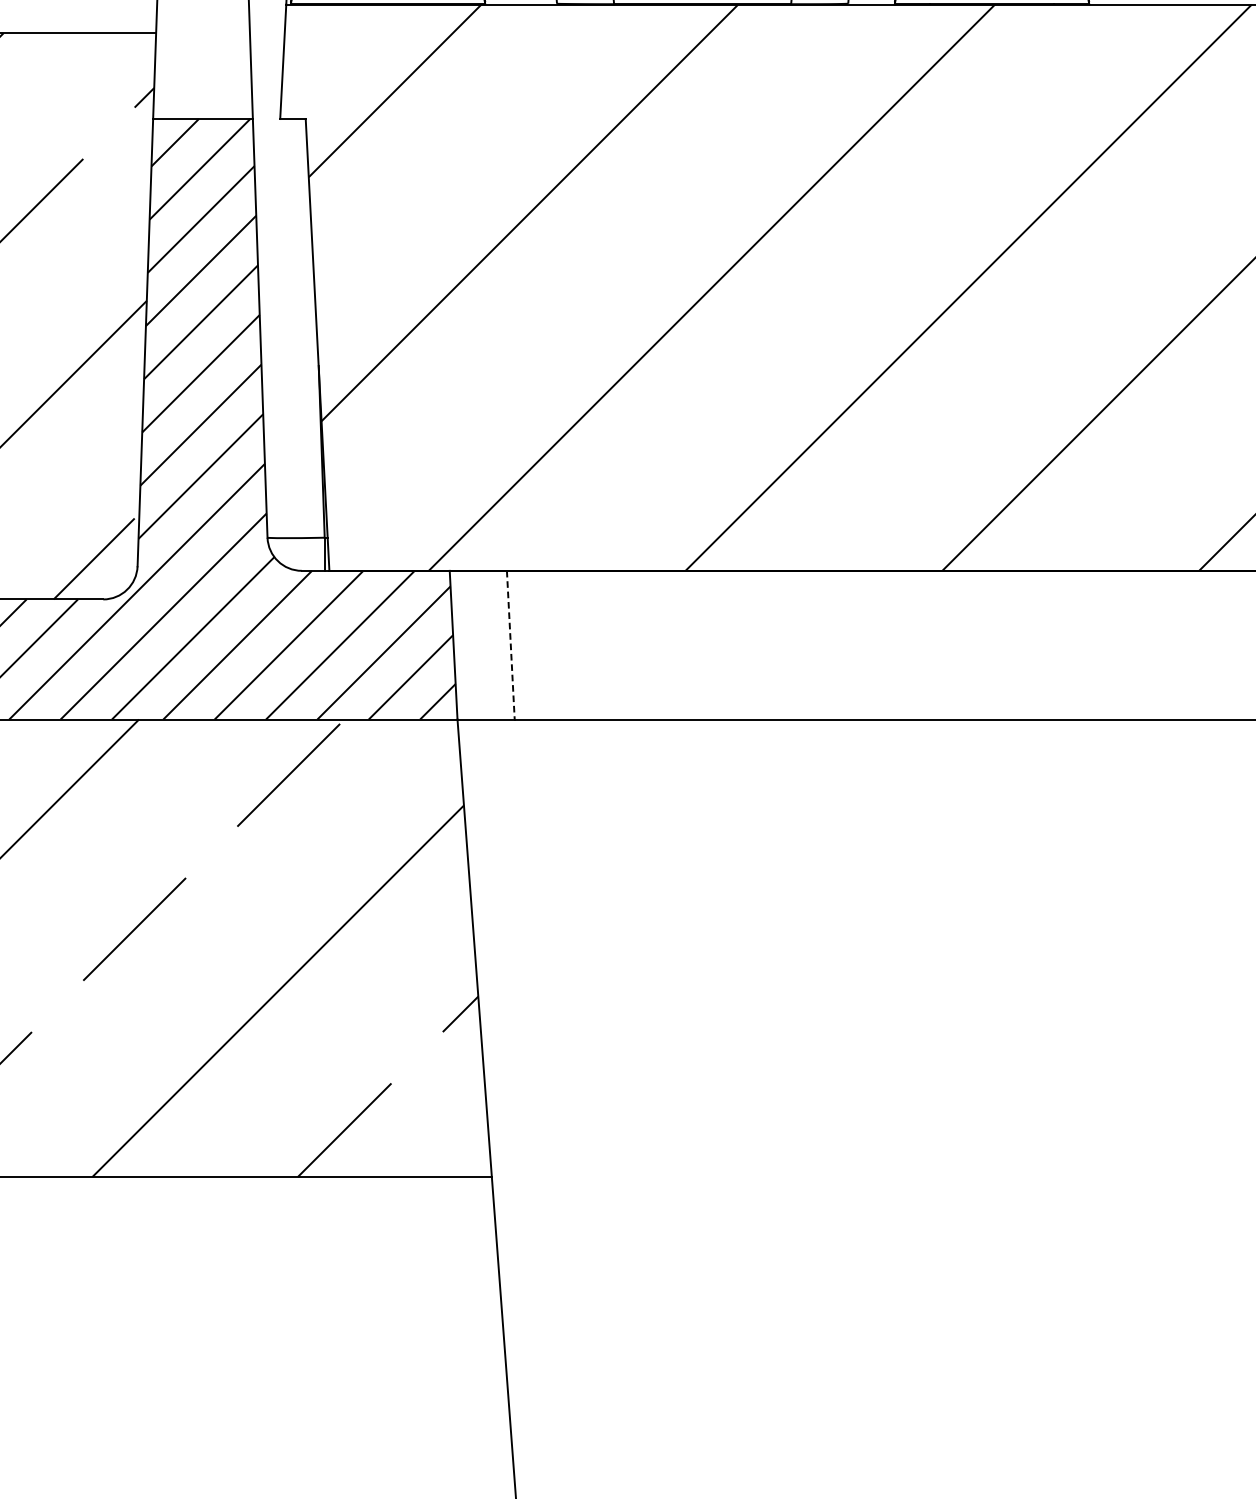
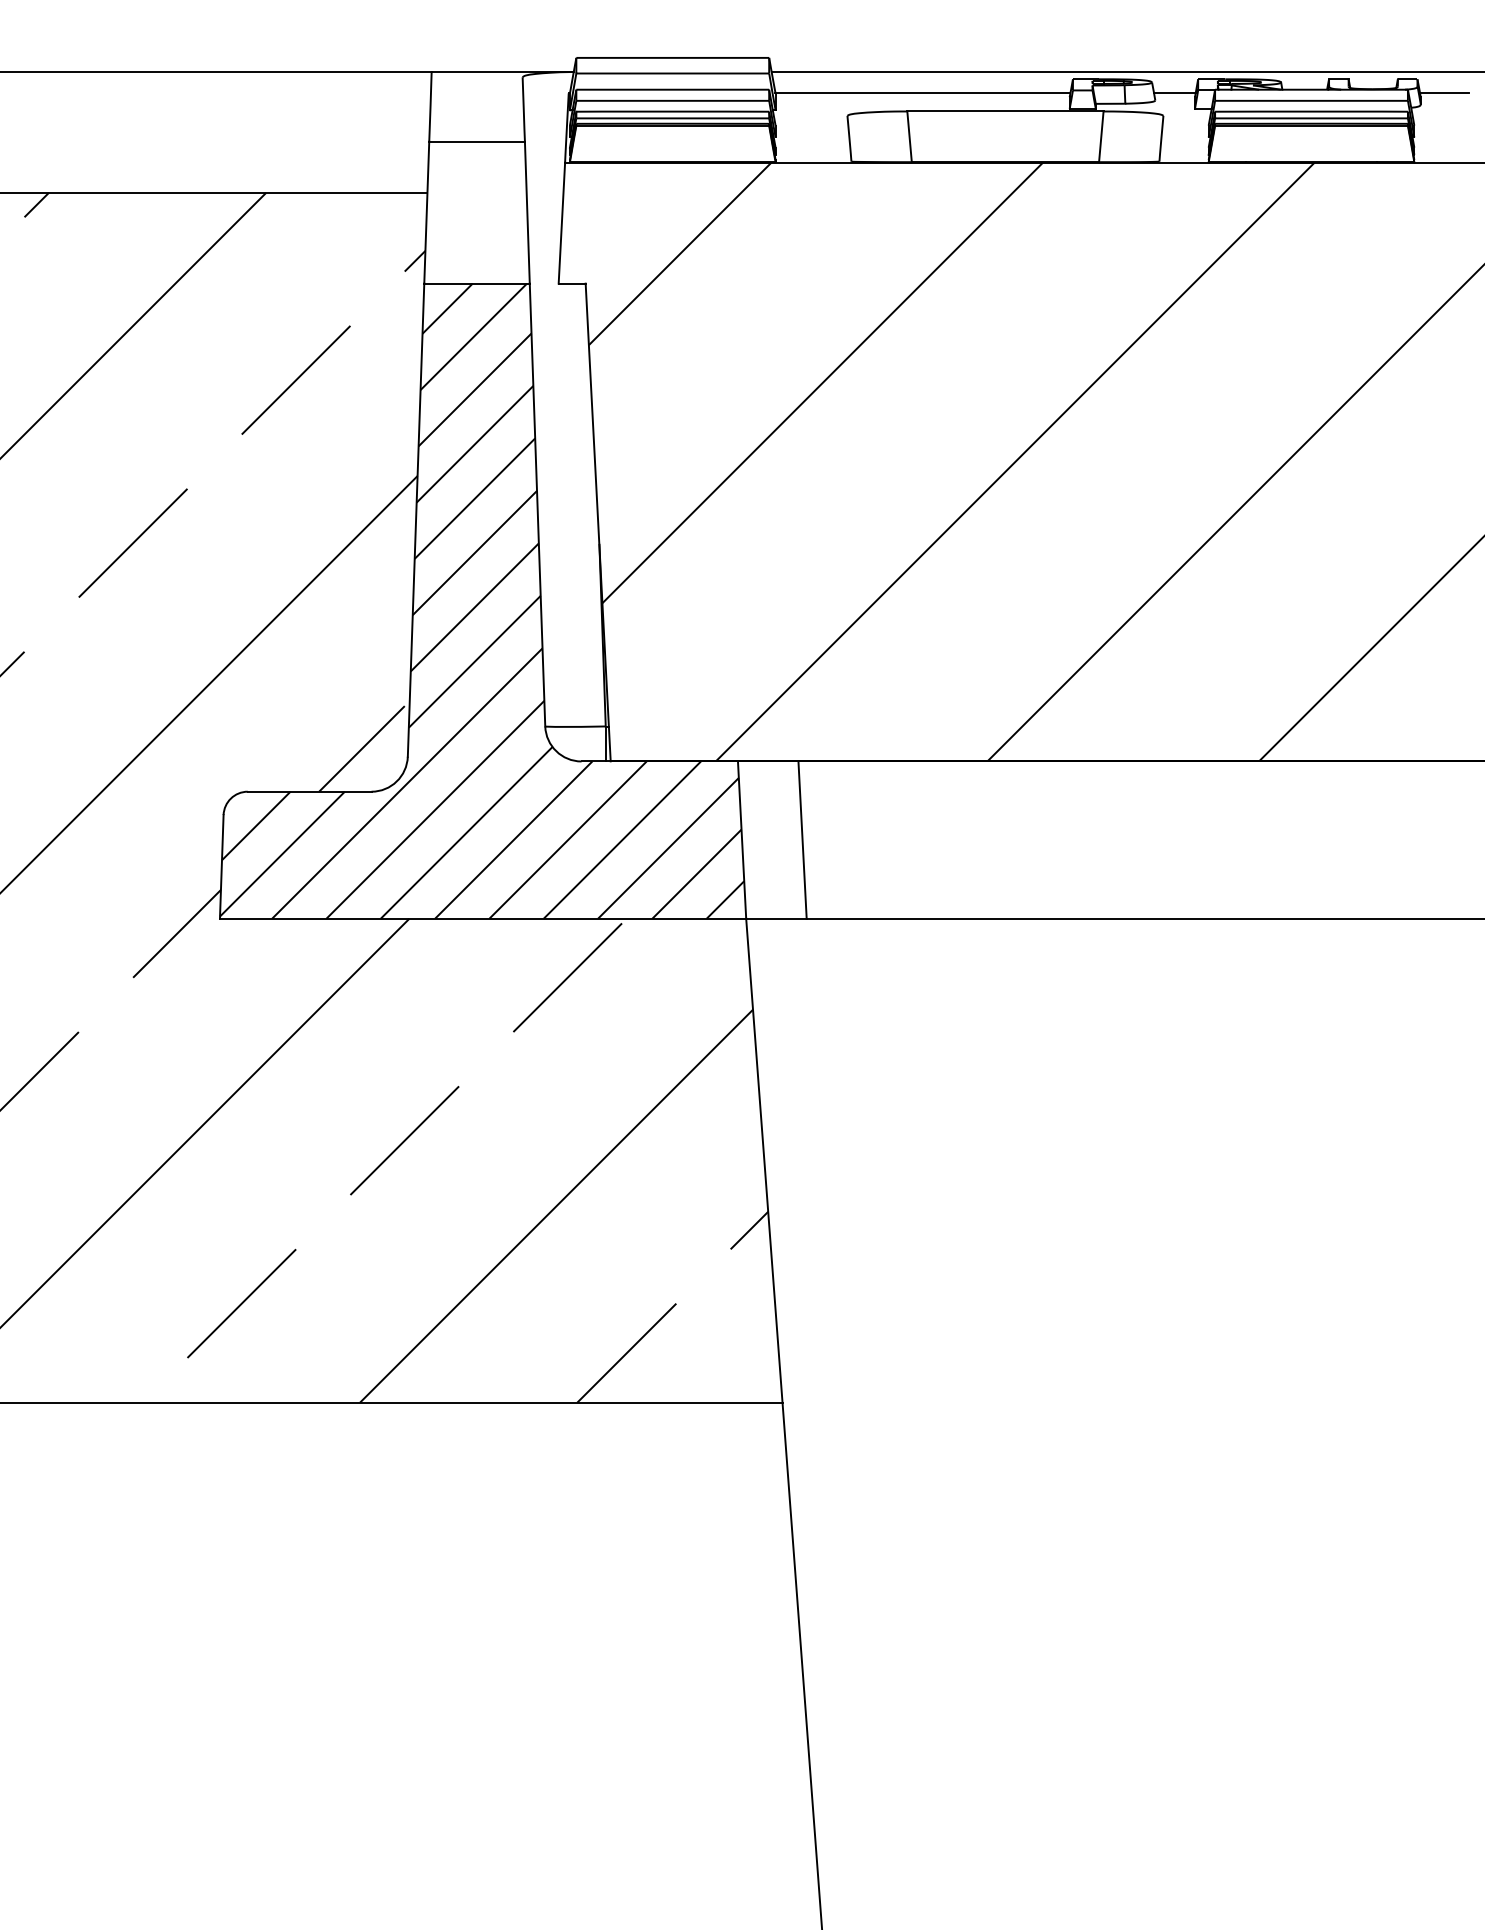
line: (510, 645) -> (802, 840), dashed -> solid

